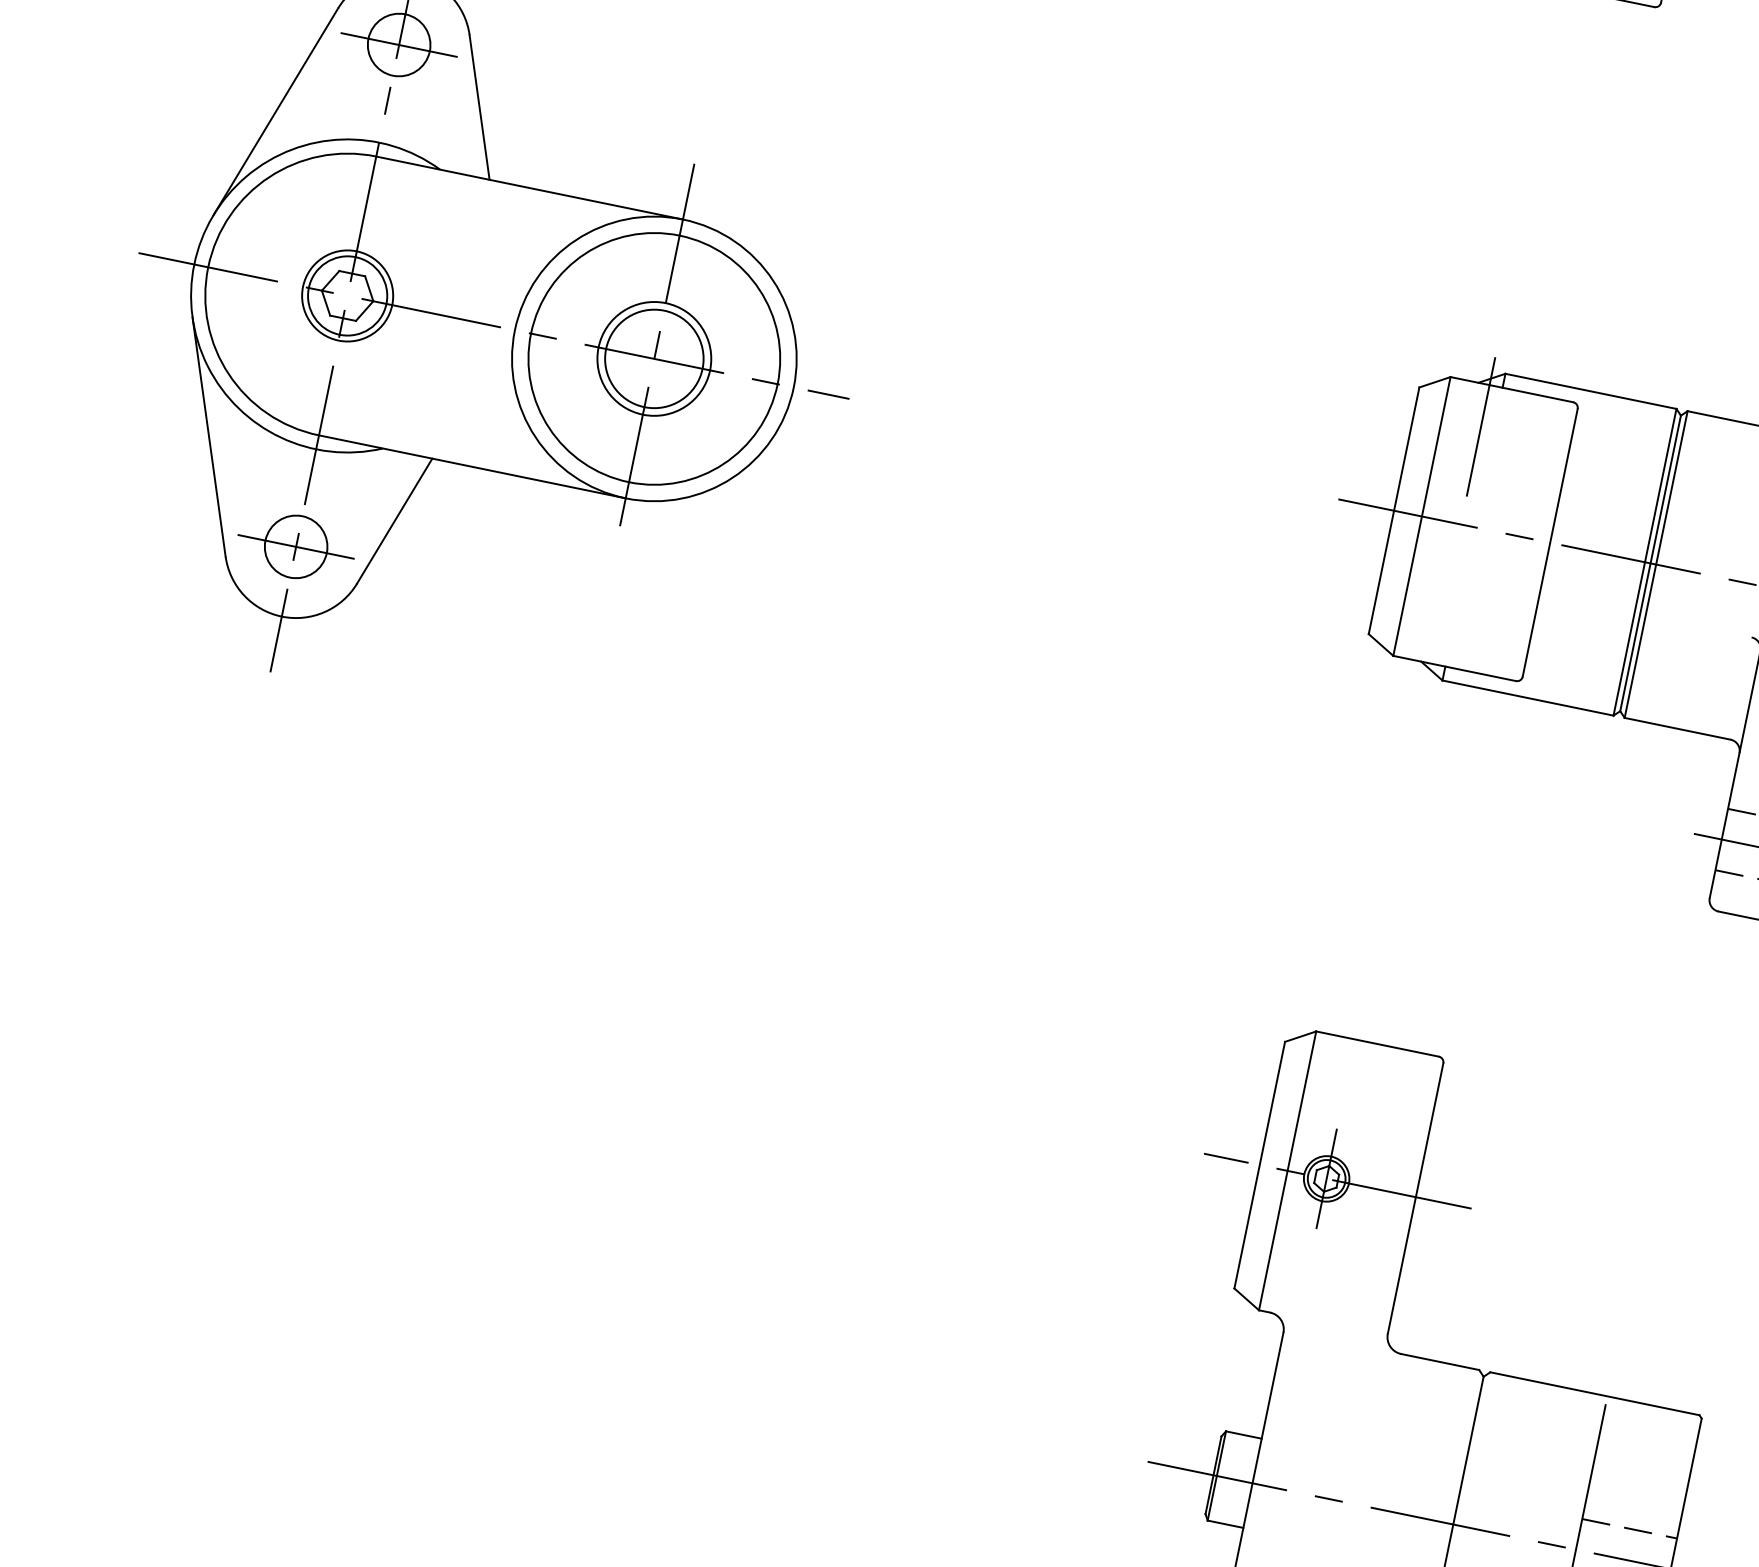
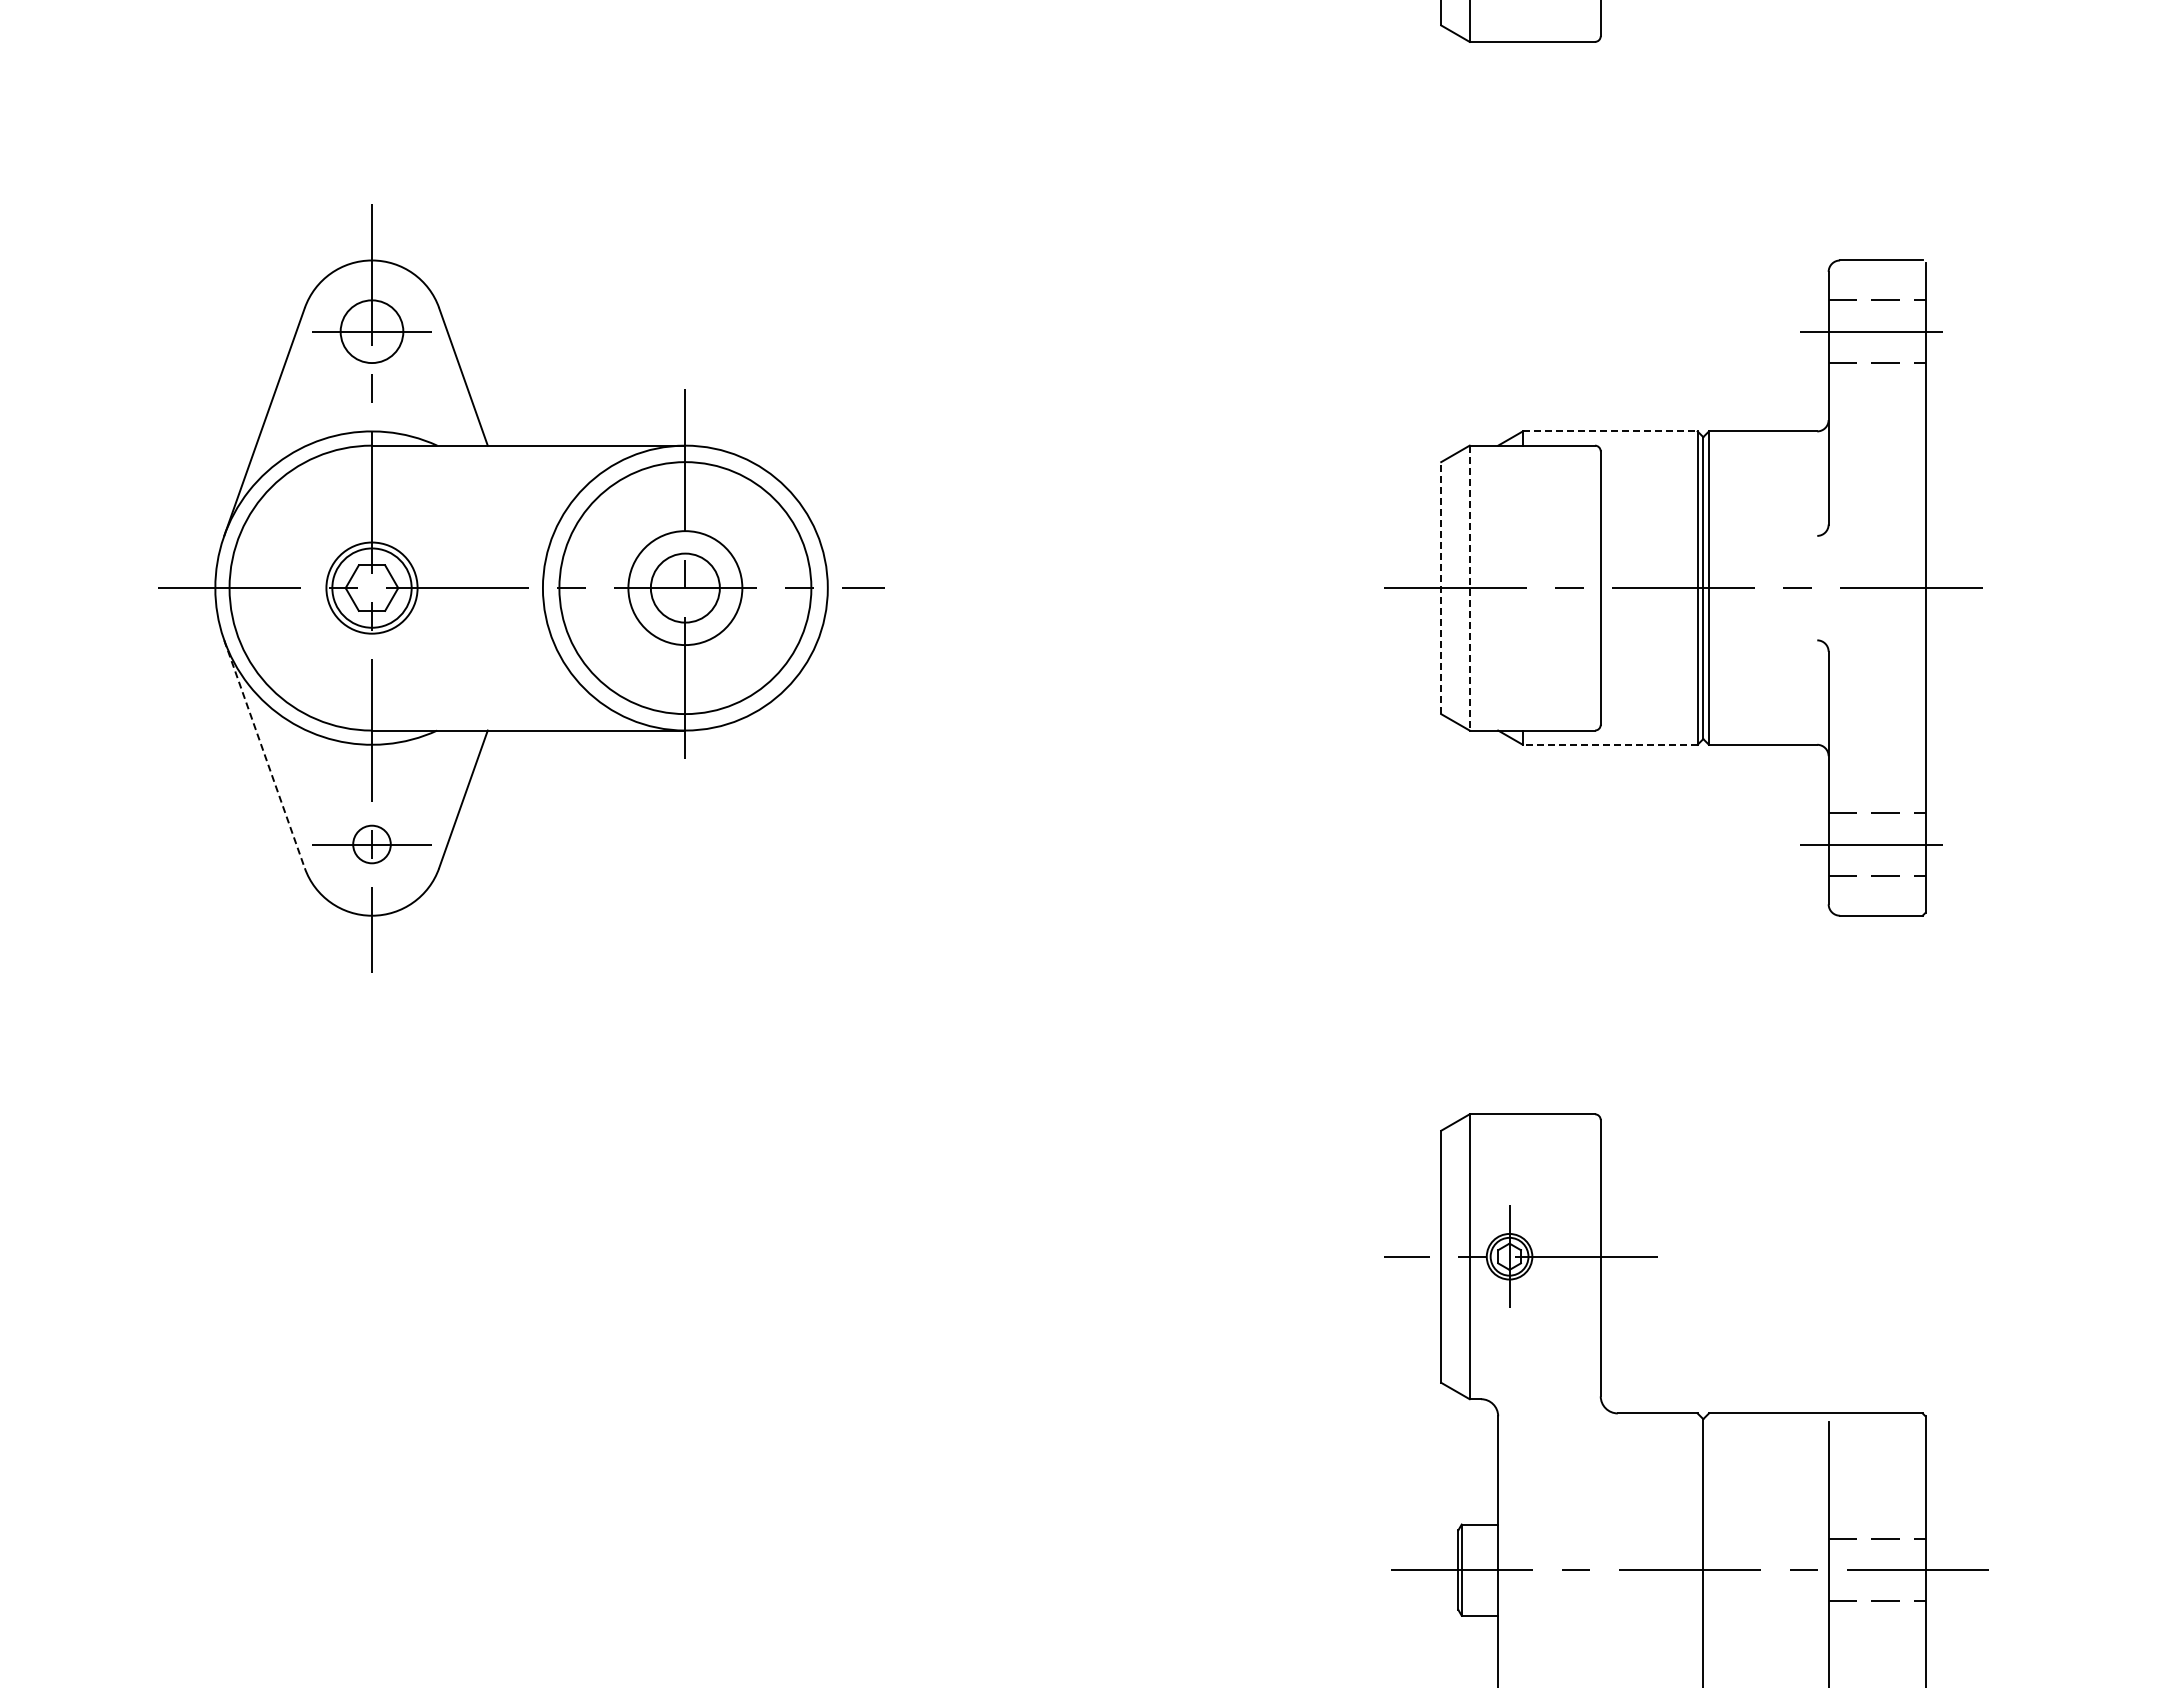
circle: (654, 358) -> (685, 587), size x0.7
line: (1591, 391) -> (1610, 431), solid -> dashed
line: (1480, 430) -> (1509, 492), removed
line: (209, 437) -> (264, 754), solid -> dashed
line: (1394, 510) -> (1441, 587), solid -> dashed
line: (1421, 516) -> (1469, 588), solid -> dashed
circle: (295, 546) -> (371, 844), size x0.6
line: (1527, 697) -> (1609, 744), solid -> dashed

